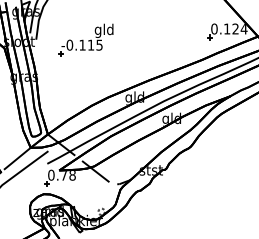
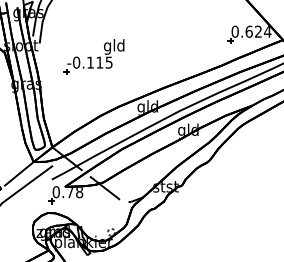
text: (227, 28) -> (249, 31), 0.124 -> 0.624
part: (85, 39) -> (93, 56), moved

